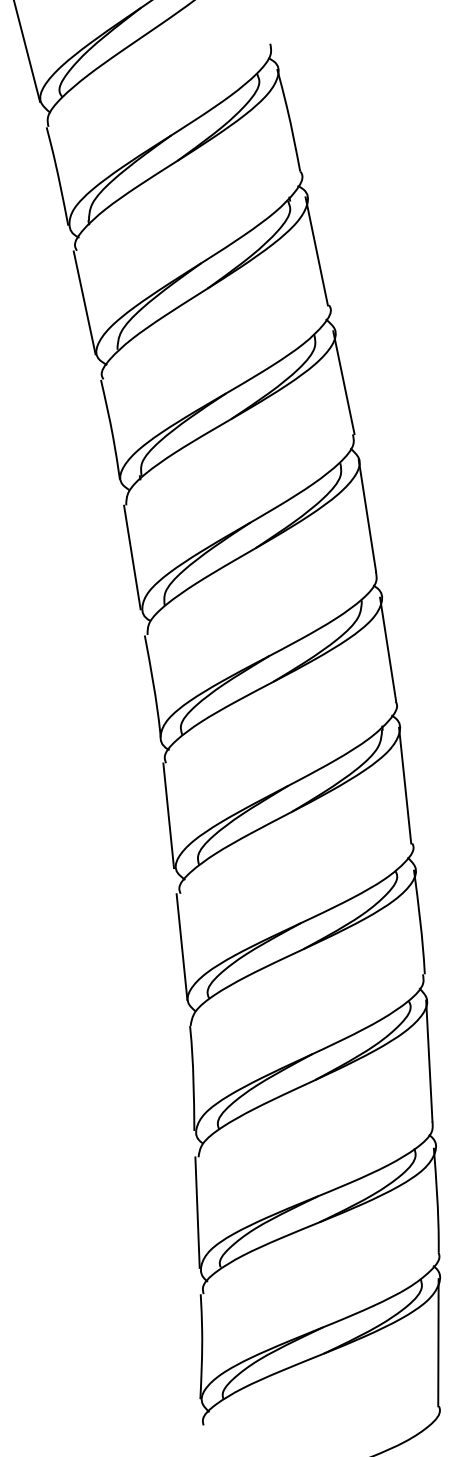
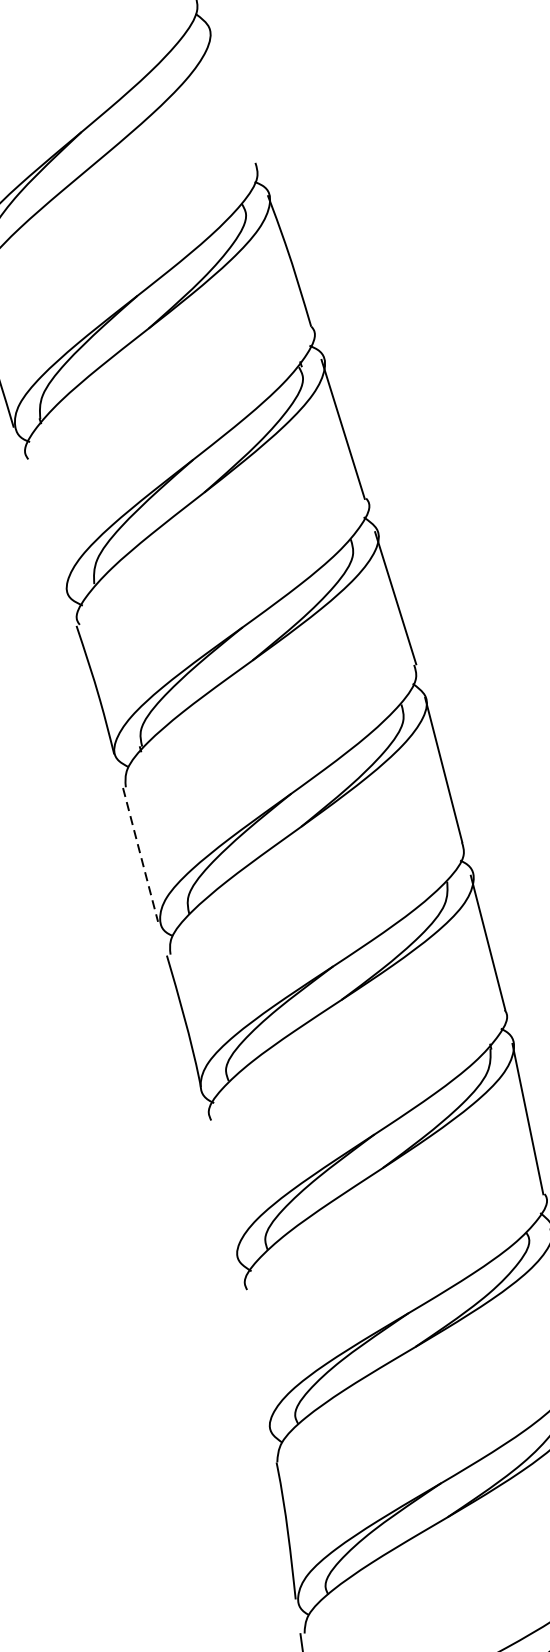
line: (84, 302) -> (44, 526), removed
line: (132, 558) -> (140, 856), solid -> dashed
line: (168, 815) -> (221, 1188), removed
line: (181, 947) -> (255, 1360), removed

